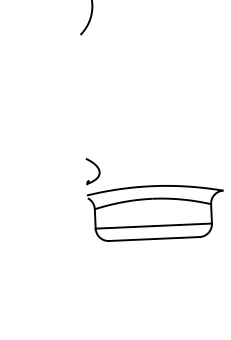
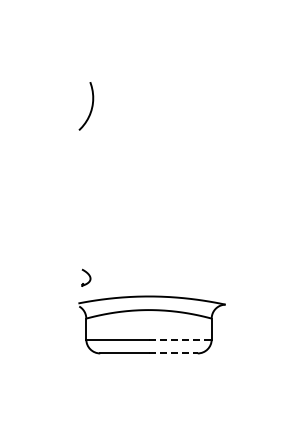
part: (93, 171) -> (86, 277), size x0.6
line: (183, 224) -> (180, 339), solid -> dashed
line: (177, 238) -> (173, 353), solid -> dashed

